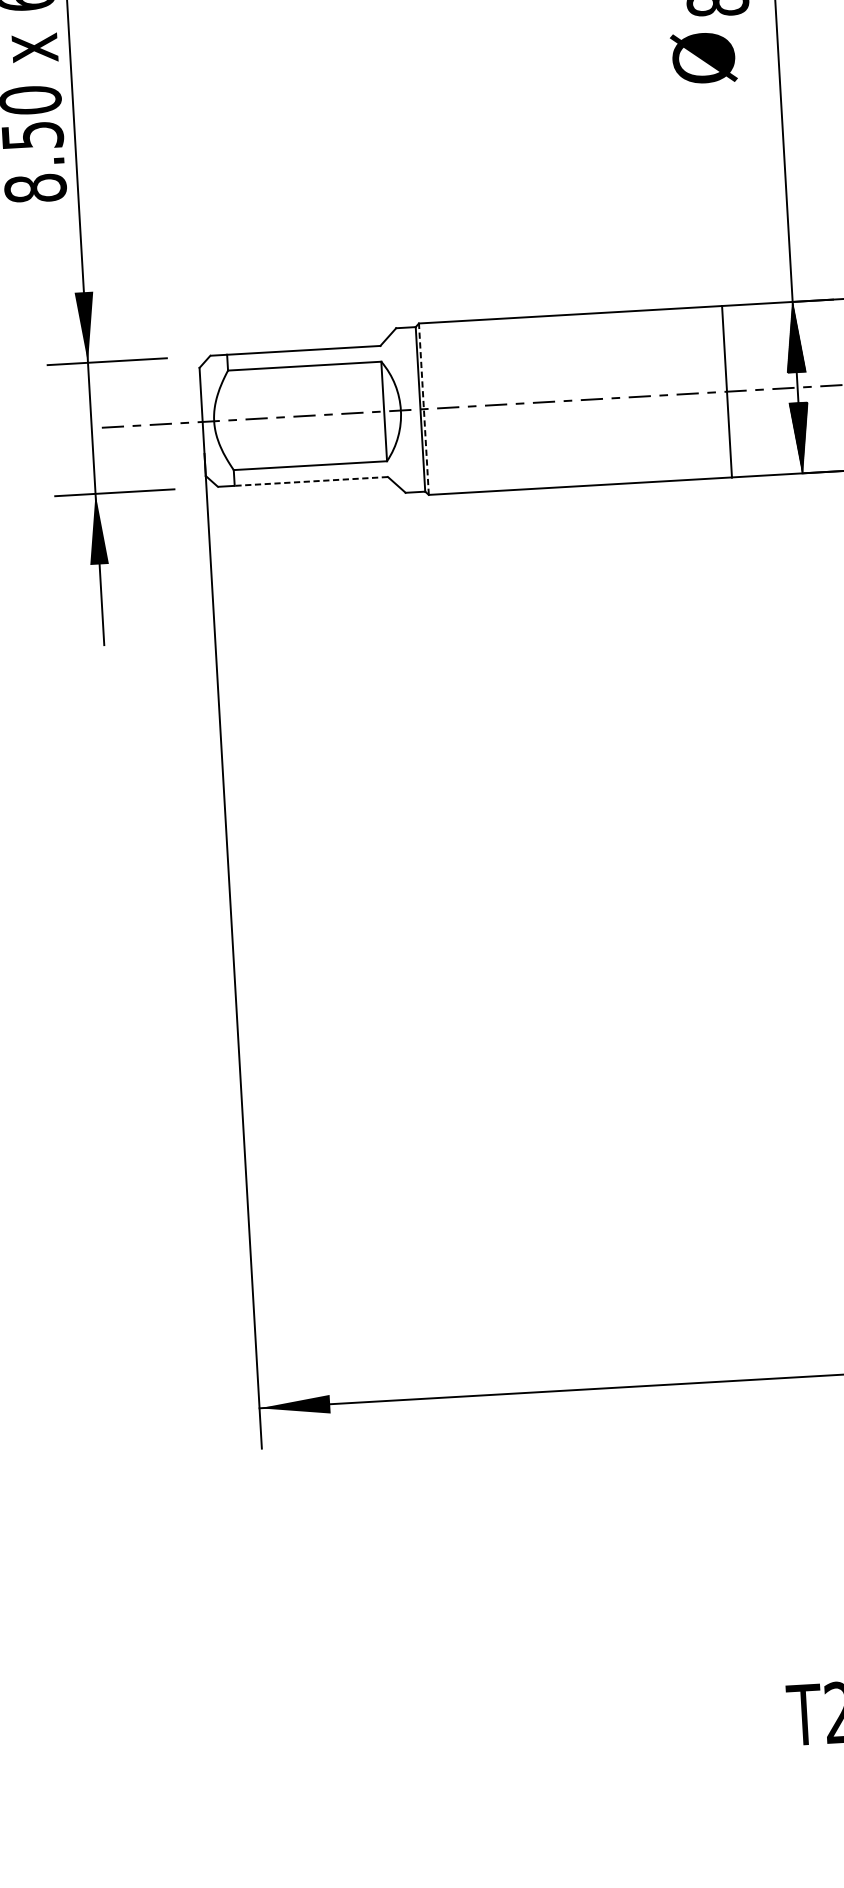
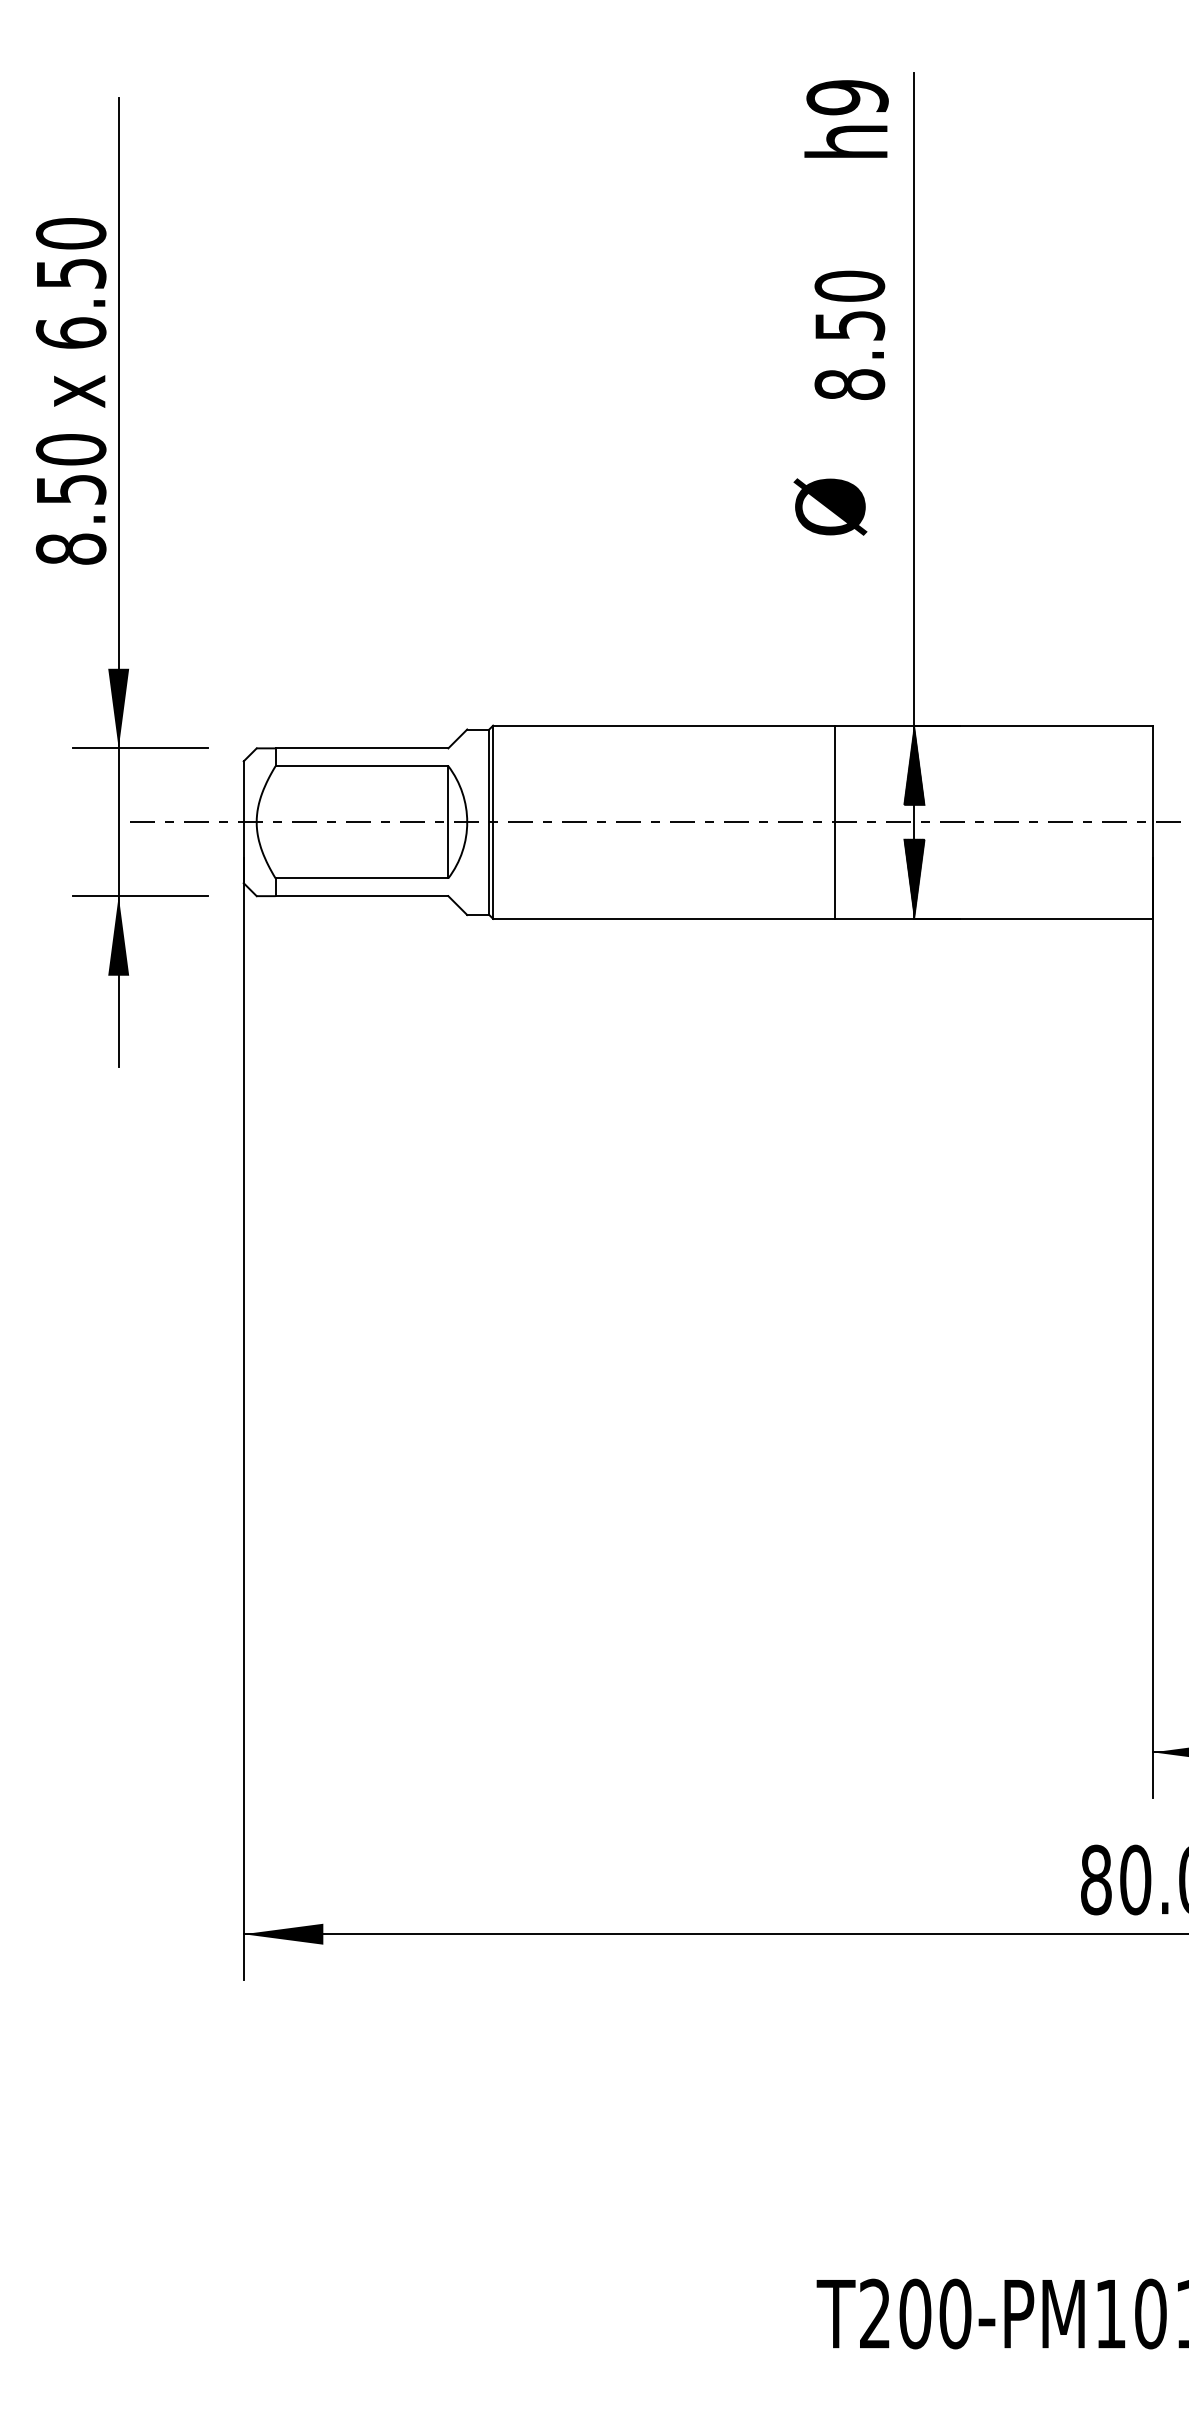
text: (703, 57) -> (830, 506), moved
line: (424, 409) -> (493, 822), dashed -> solid
line: (310, 481) -> (361, 896), dashed -> solid

